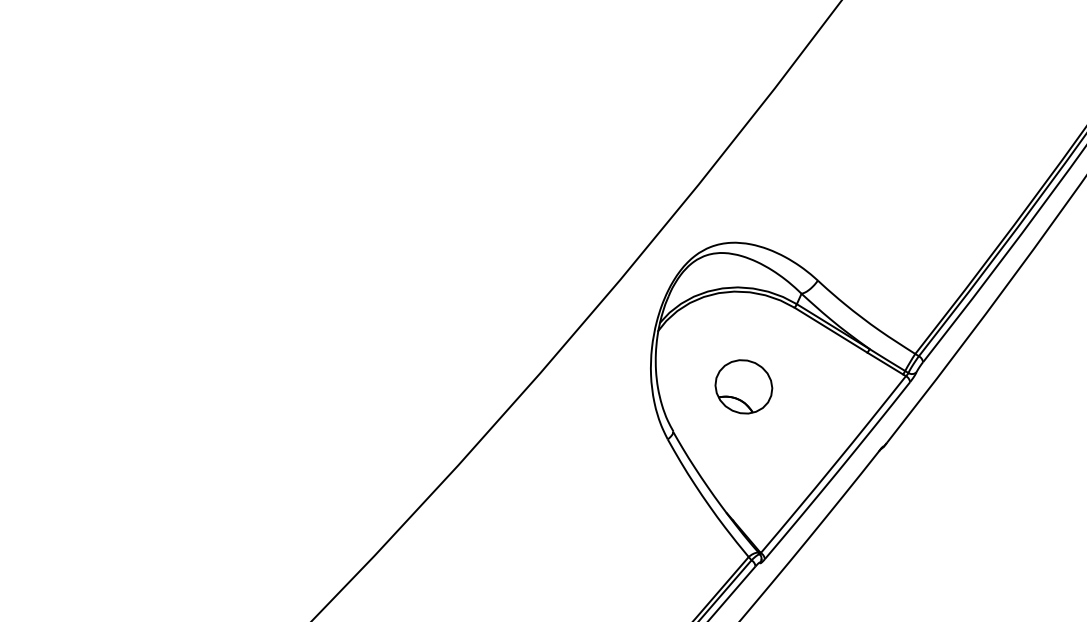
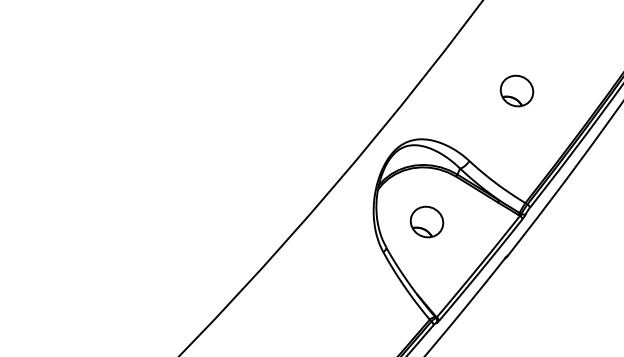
part: (899, 157) -> (516, 90), added

